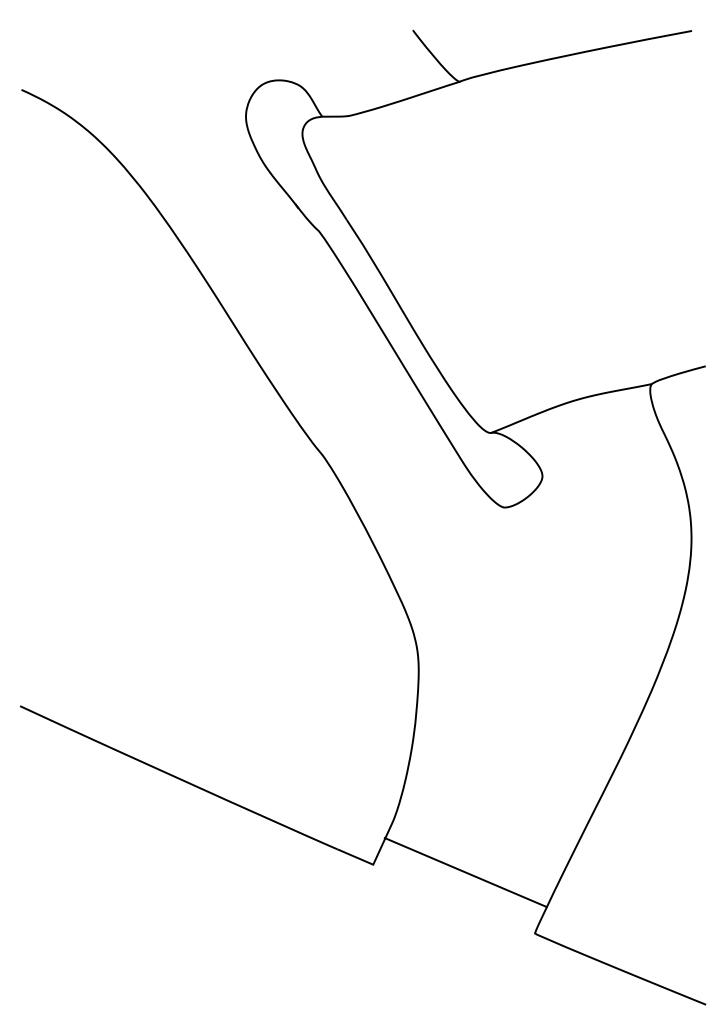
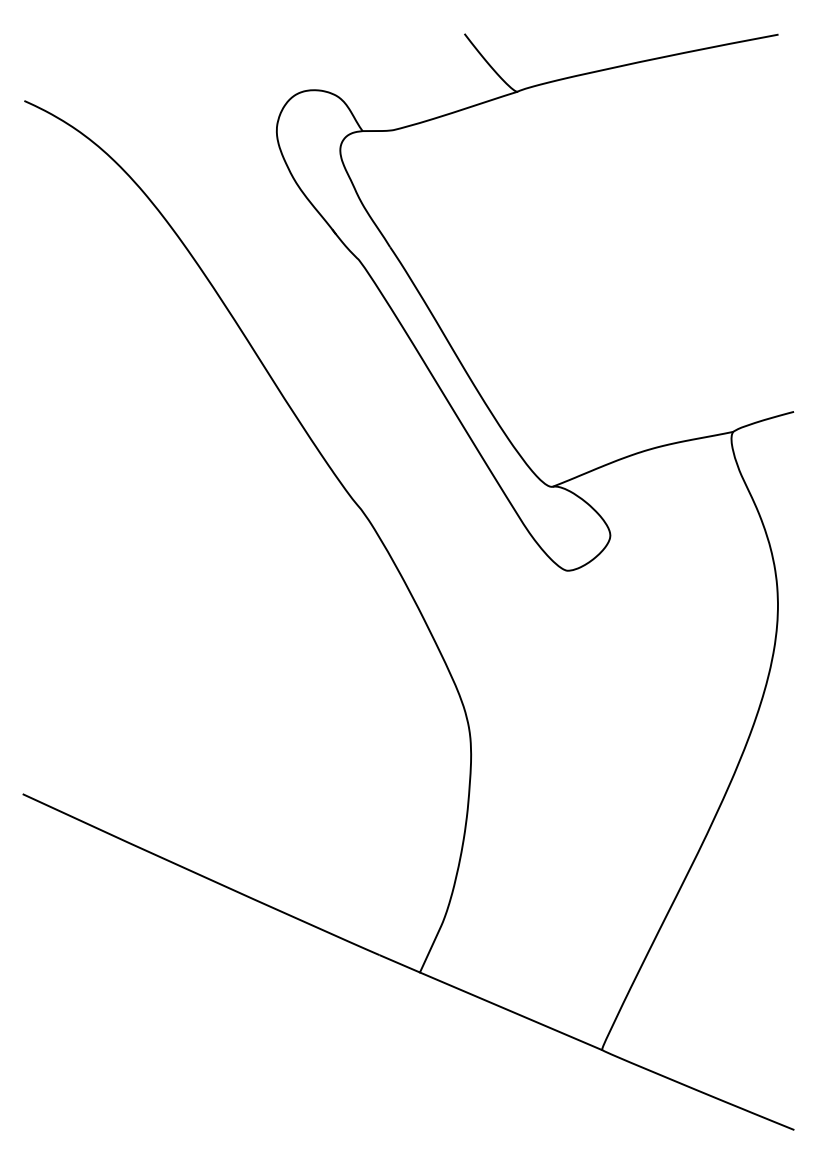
line: (465, 872) -> (510, 1011), moved

